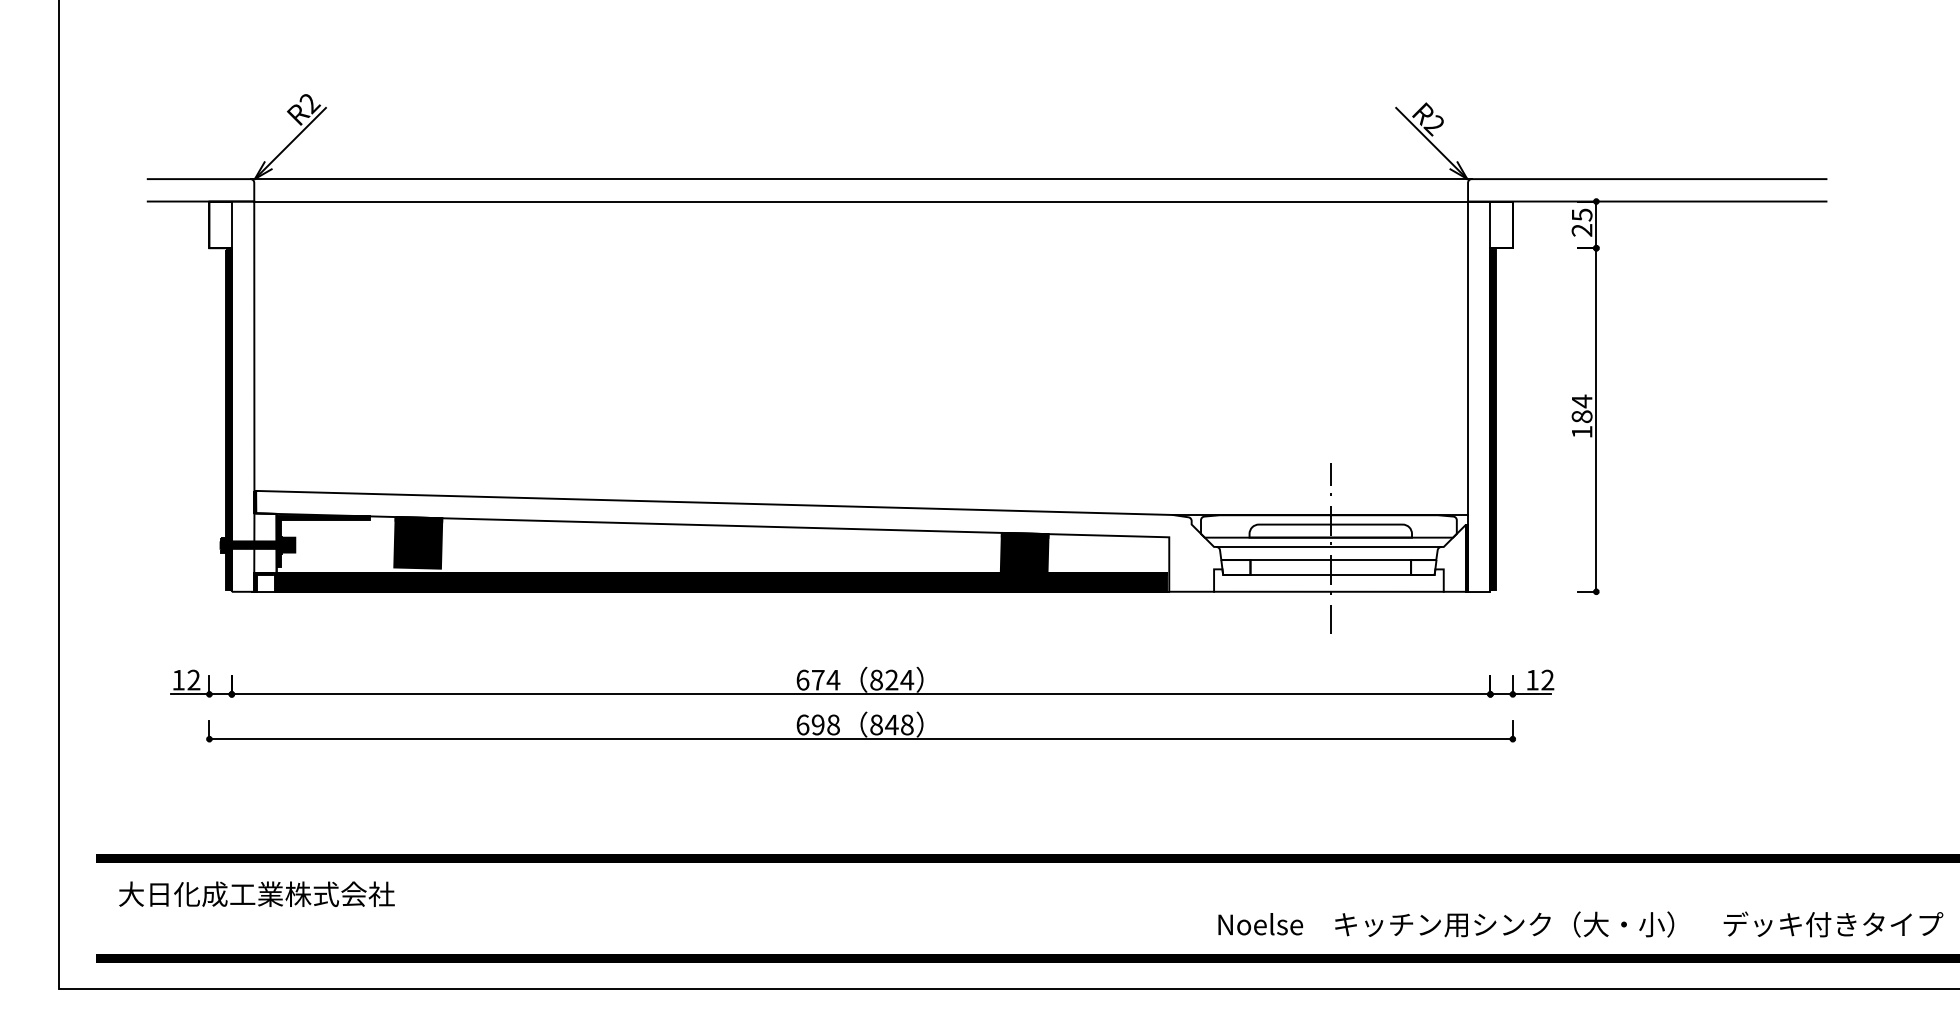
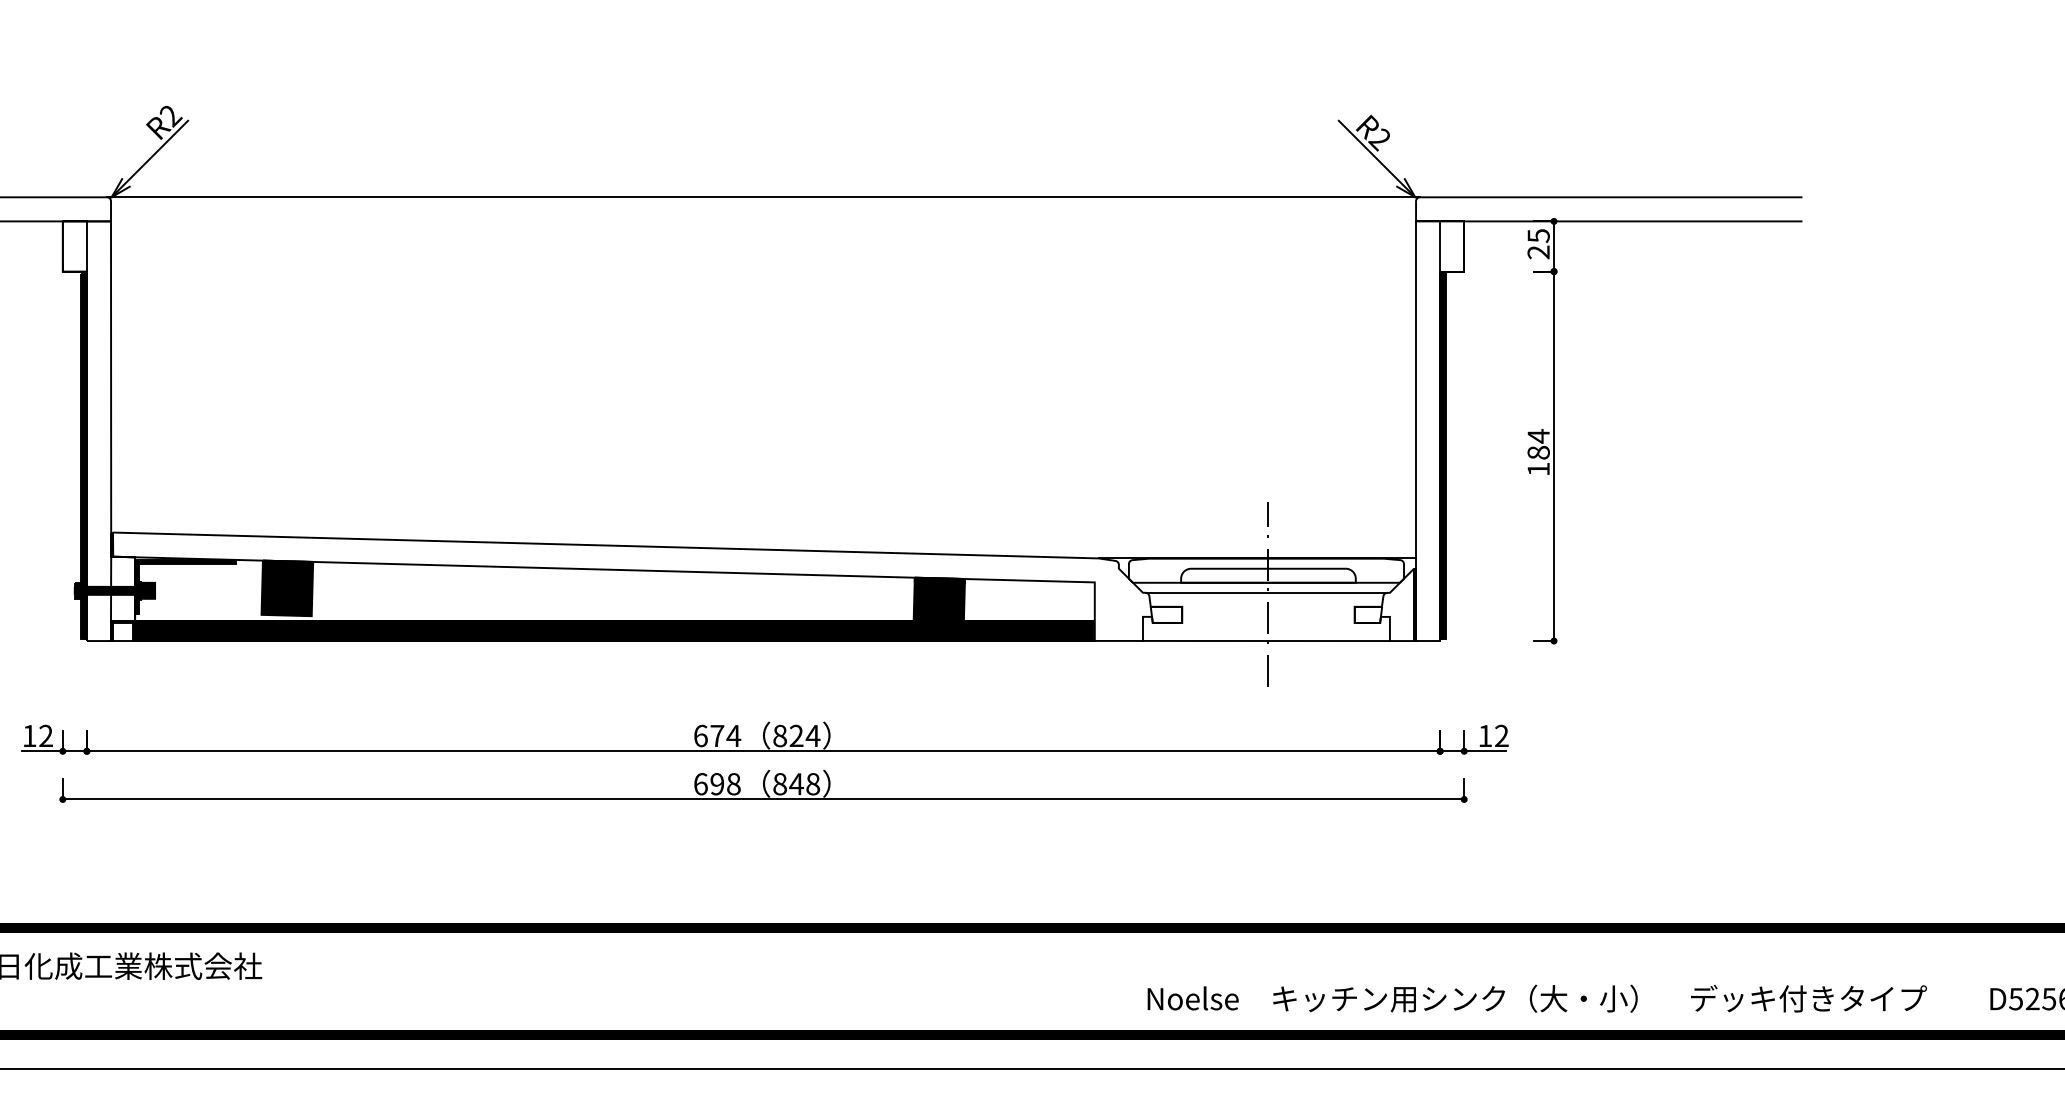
line: (861, 201) -> (763, 221), removed
line: (1330, 560) -> (1268, 607), removed
line: (1330, 575) -> (1268, 623), removed

